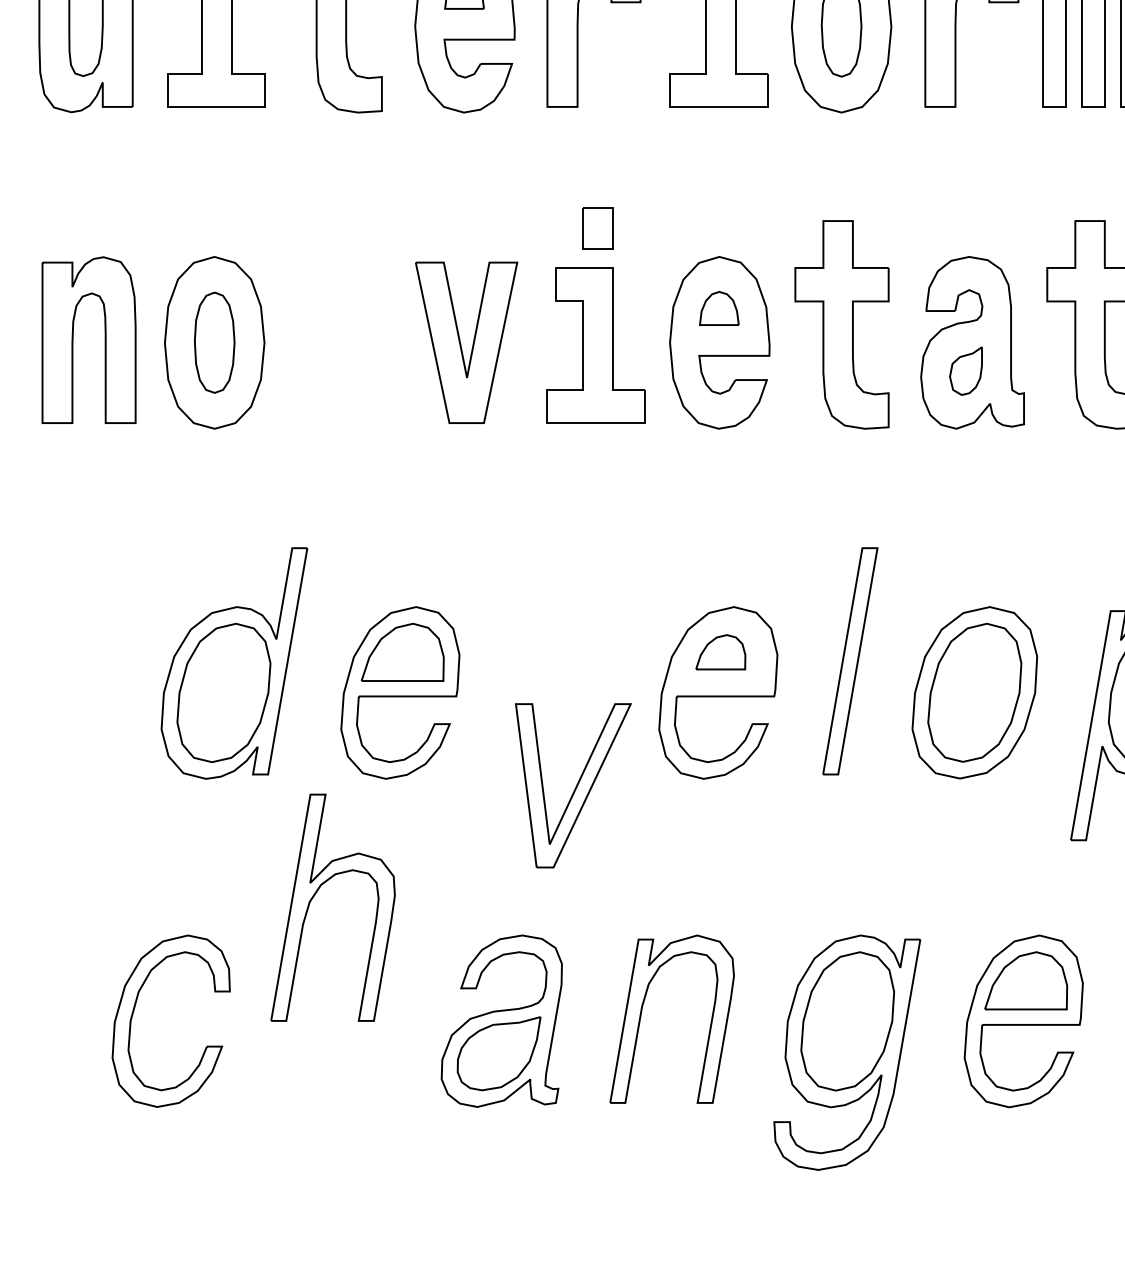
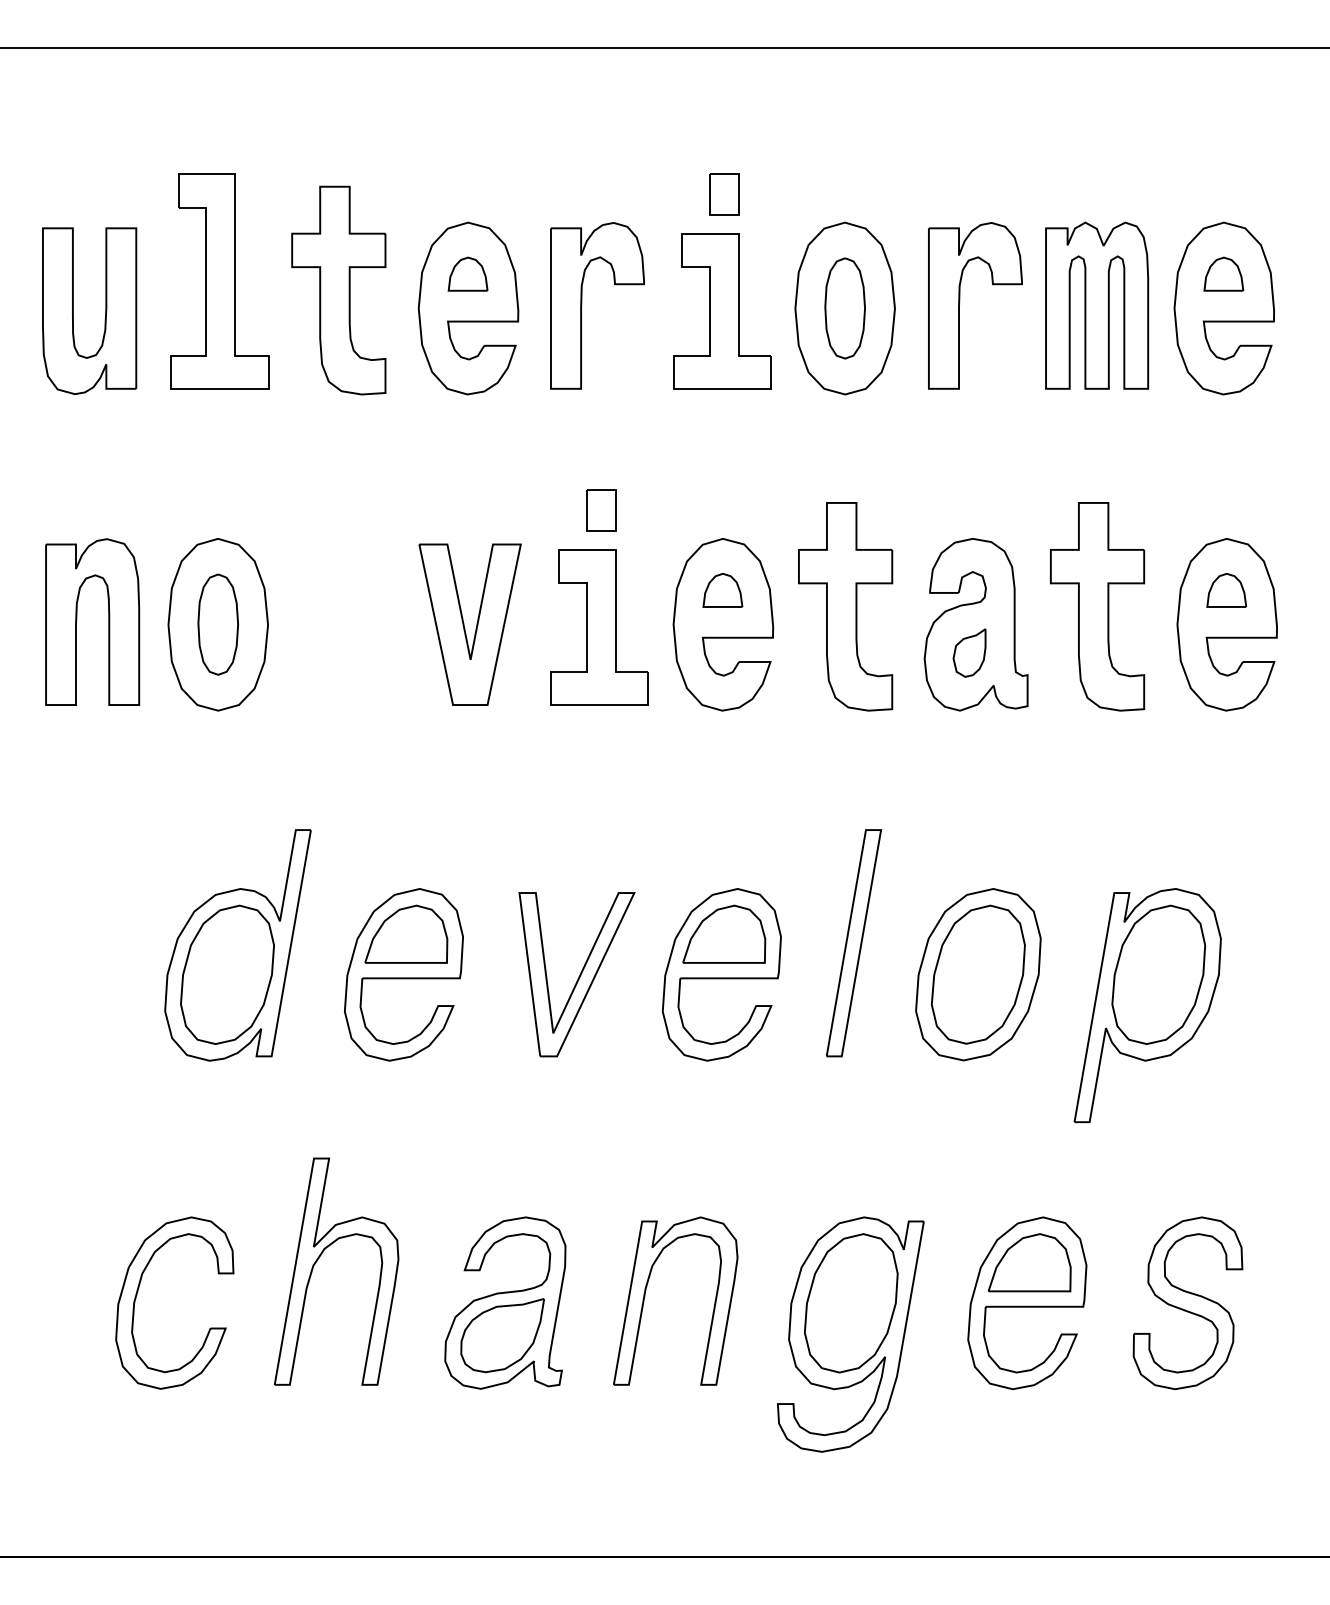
part: (720, 651) -> (724, 933), size x1.67
part: (572, 785) -> (576, 974), moved
part: (315, 894) -> (319, 1258), moved

